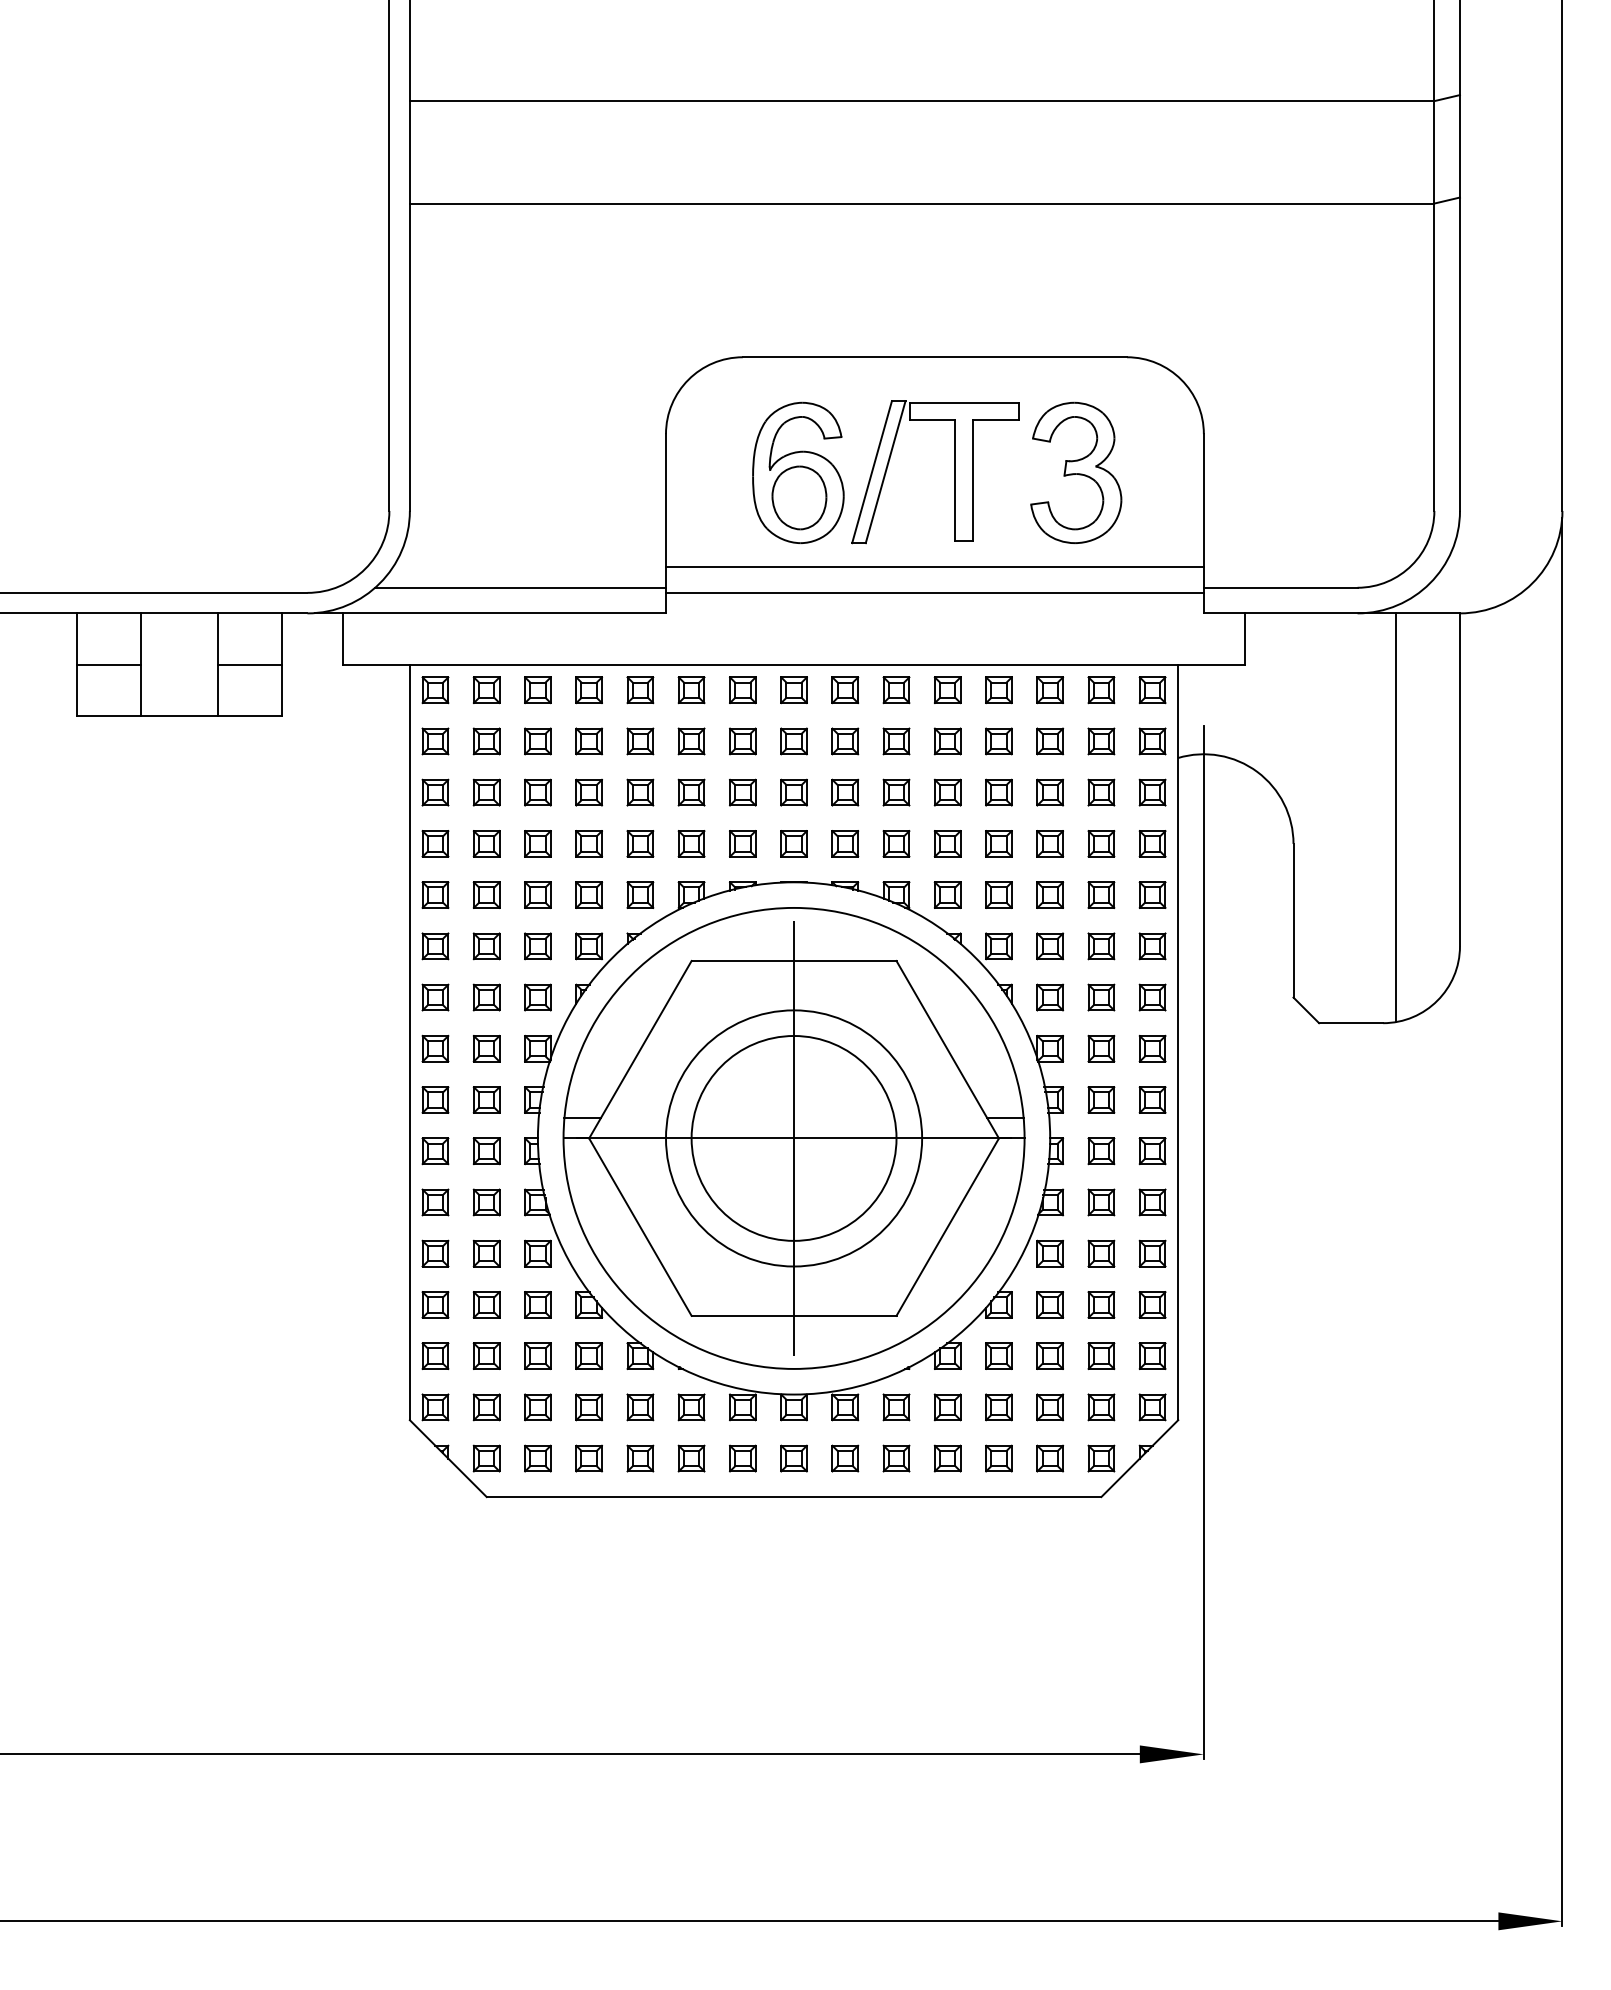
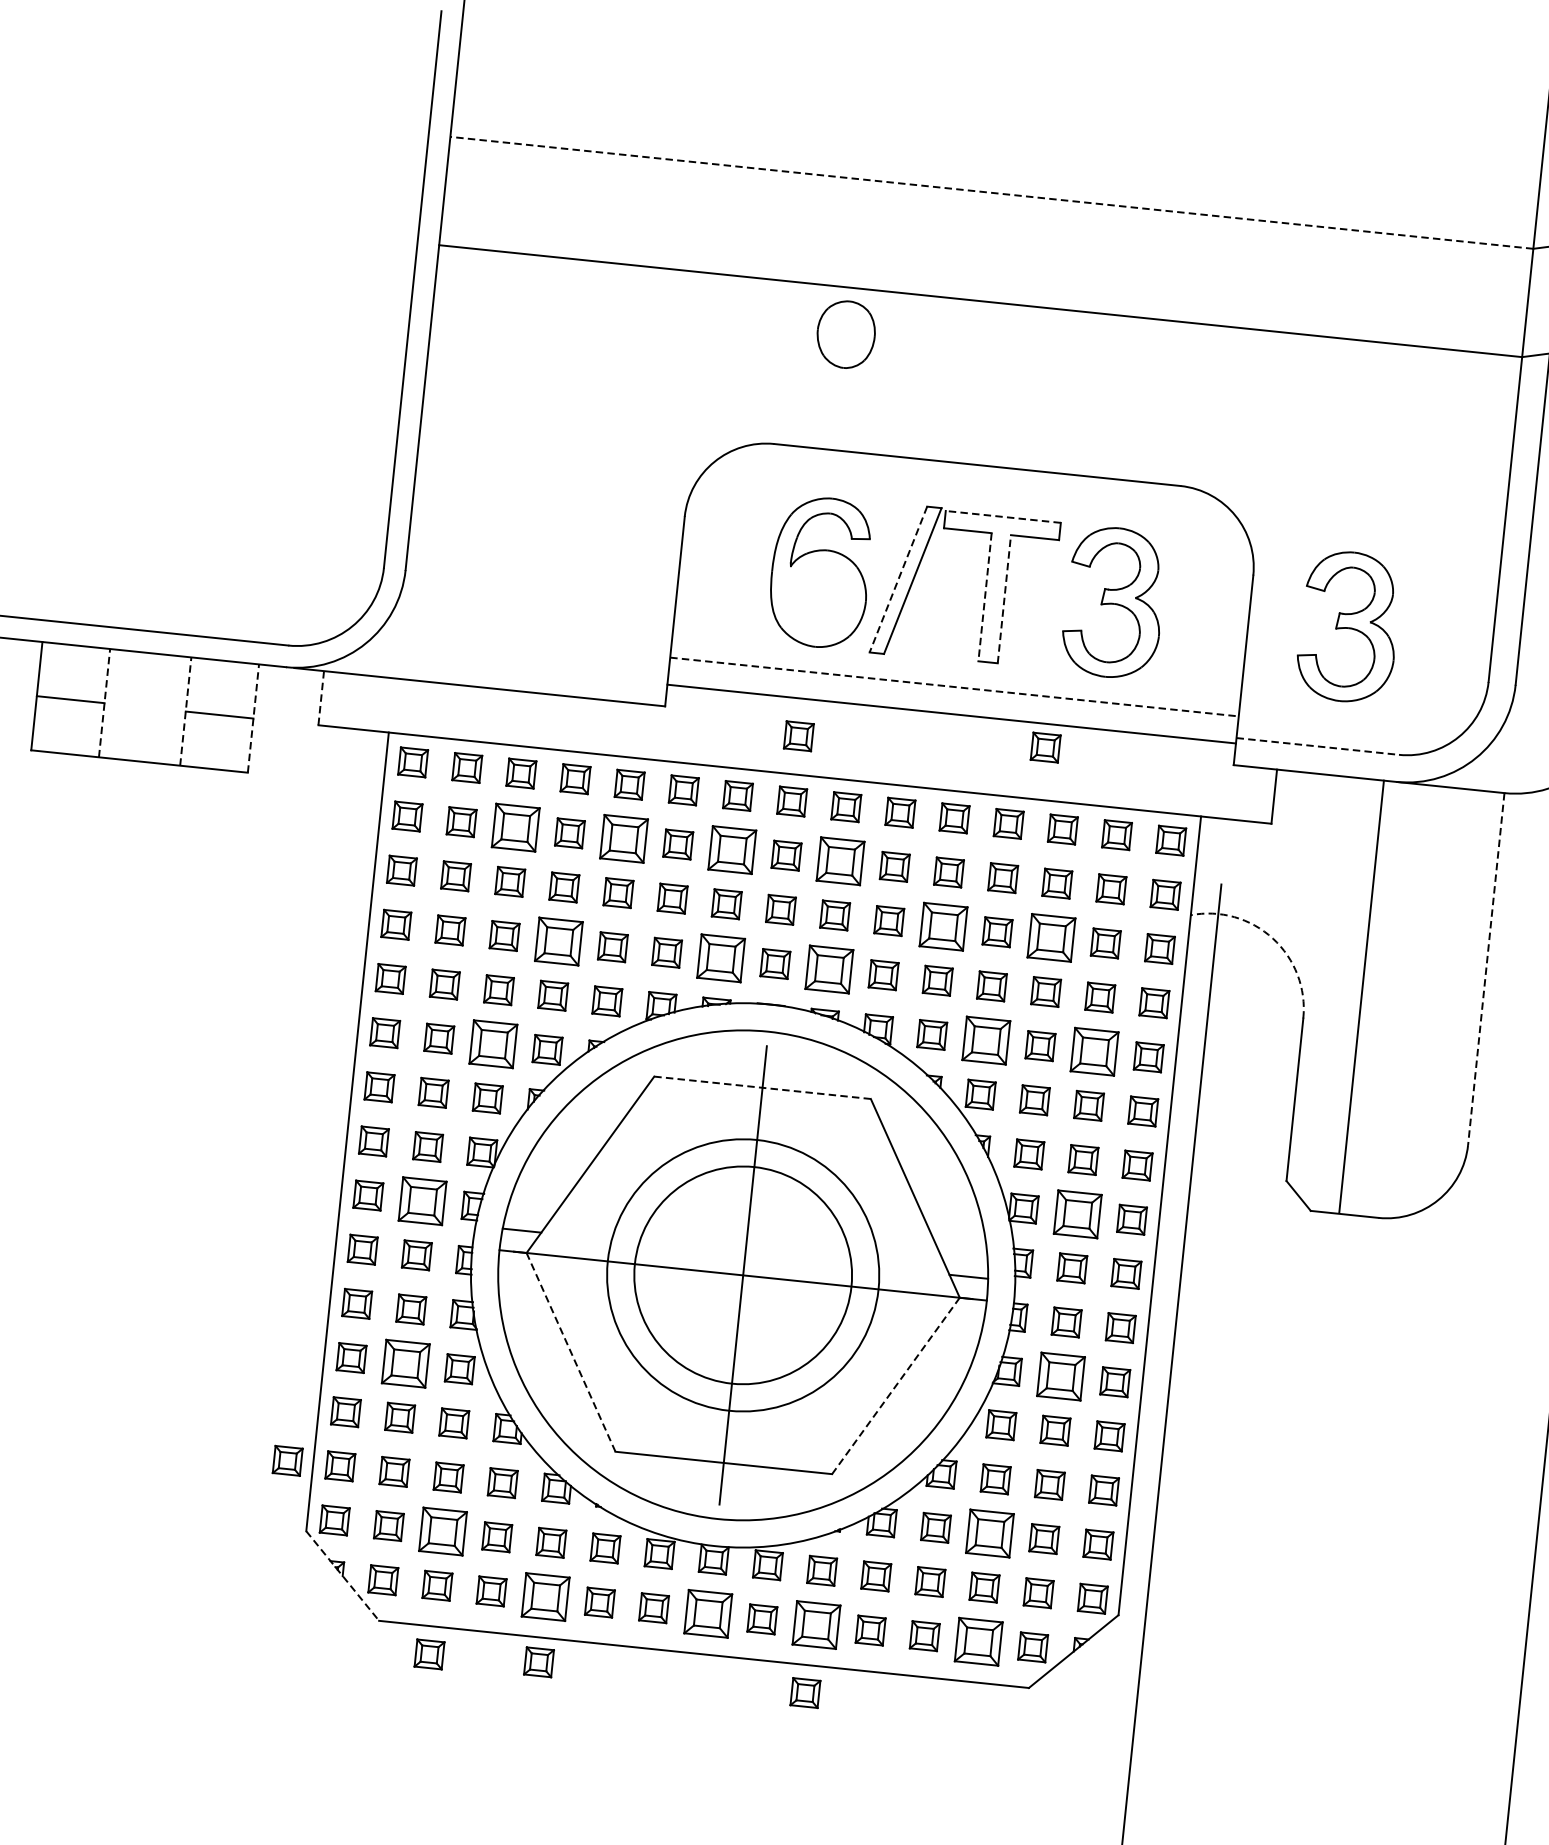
line: (921, 101) -> (991, 193), solid -> dashed
line: (963, 403) -> (1002, 517), solid -> dashed
line: (872, 472) -> (898, 580), solid -> dashed
part: (1298, 472) -> (1349, 626), added
line: (954, 480) -> (984, 597), solid -> dashed
line: (973, 480) -> (1004, 599), solid -> dashed
part: (799, 497) -> (846, 334), moved
line: (934, 567) -> (954, 687), solid -> dashed
line: (520, 587) -> (514, 663), removed
line: (1280, 587) -> (1317, 746), solid -> dashed
part: (1026, 615) -> (1046, 747), added
part: (793, 628) -> (798, 736), added
line: (343, 639) -> (321, 698), solid -> dashed
line: (140, 664) -> (104, 702), solid -> dashed
line: (217, 664) -> (185, 711), solid -> dashed
line: (281, 664) -> (253, 718), solid -> dashed
part: (537, 741) -> (515, 827), size x1.6
part: (640, 741) -> (624, 839), size x1.6
part: (742, 741) -> (732, 850), size x1.6
part: (845, 741) -> (840, 861), size x1.6
arc: (1257, 771) -> (1273, 938), solid -> dashed
line: (1459, 780) -> (1485, 969), solid -> dashed
part: (947, 792) -> (943, 926), size x1.6
part: (1050, 792) -> (1052, 937), size x1.6
line: (1395, 817) -> (1361, 996), moved
part: (588, 843) -> (558, 941), size x1.6
part: (742, 843) -> (720, 957), size x1.6
part: (845, 843) -> (829, 969), size x1.6
part: (998, 894) -> (985, 1039), size x1.6
part: (1101, 894) -> (1094, 1051), size x1.6
part: (537, 946) -> (492, 1044), size x1.6
line: (794, 960) -> (763, 1087), solid -> dashed
part: (1101, 1048) -> (1077, 1213), size x1.6
part: (486, 1099) -> (422, 1200), size x1.6
part: (1101, 1202) -> (1061, 1376), size x1.6
line: (640, 1226) -> (571, 1351), solid -> dashed
line: (947, 1227) -> (895, 1386), solid -> dashed
part: (486, 1253) -> (405, 1363), size x1.6
part: (385, 1355) -> (287, 1460), added
part: (1050, 1355) -> (990, 1532), size x1.6
part: (537, 1407) -> (442, 1531), size x1.6
line: (448, 1458) -> (342, 1575), solid -> dashed
part: (640, 1458) -> (545, 1596), size x1.6
part: (793, 1458) -> (707, 1613), size x1.6
part: (896, 1458) -> (816, 1624), size x1.6
part: (1050, 1458) -> (979, 1641), size x1.6
part: (640, 1520) -> (539, 1662), added
part: (536, 1523) -> (428, 1654), added
part: (892, 1523) -> (805, 1693), added

